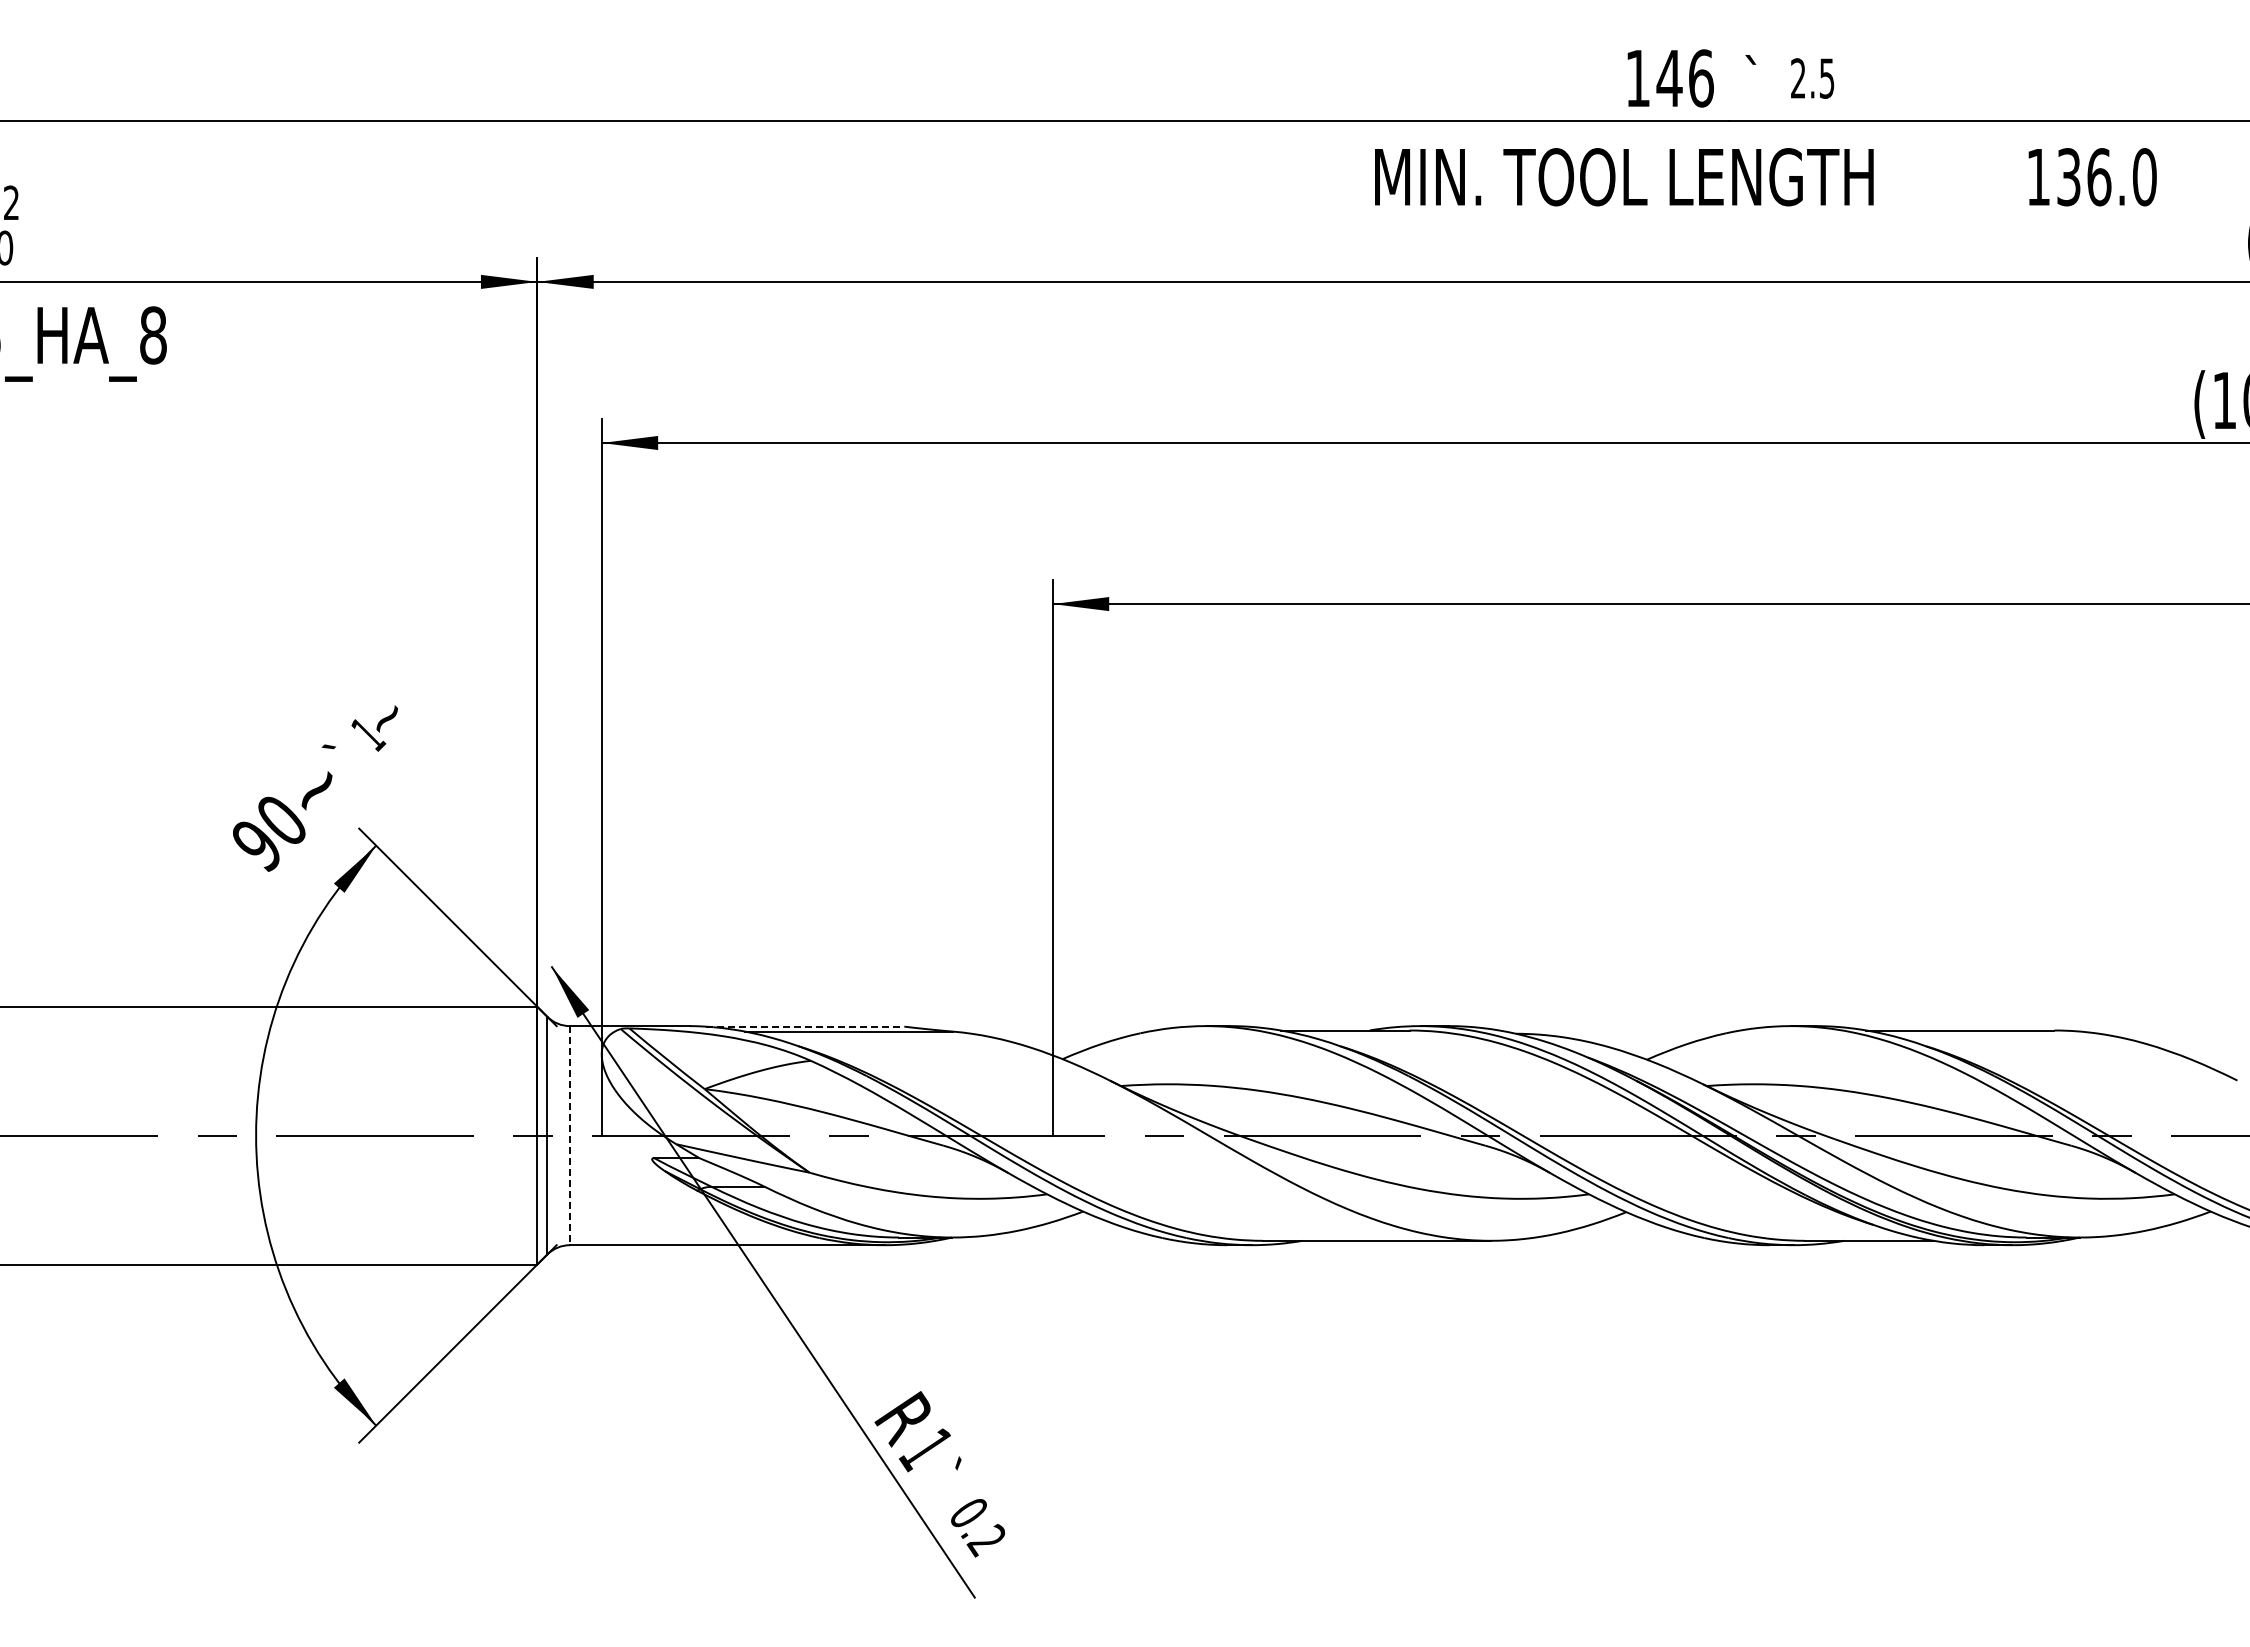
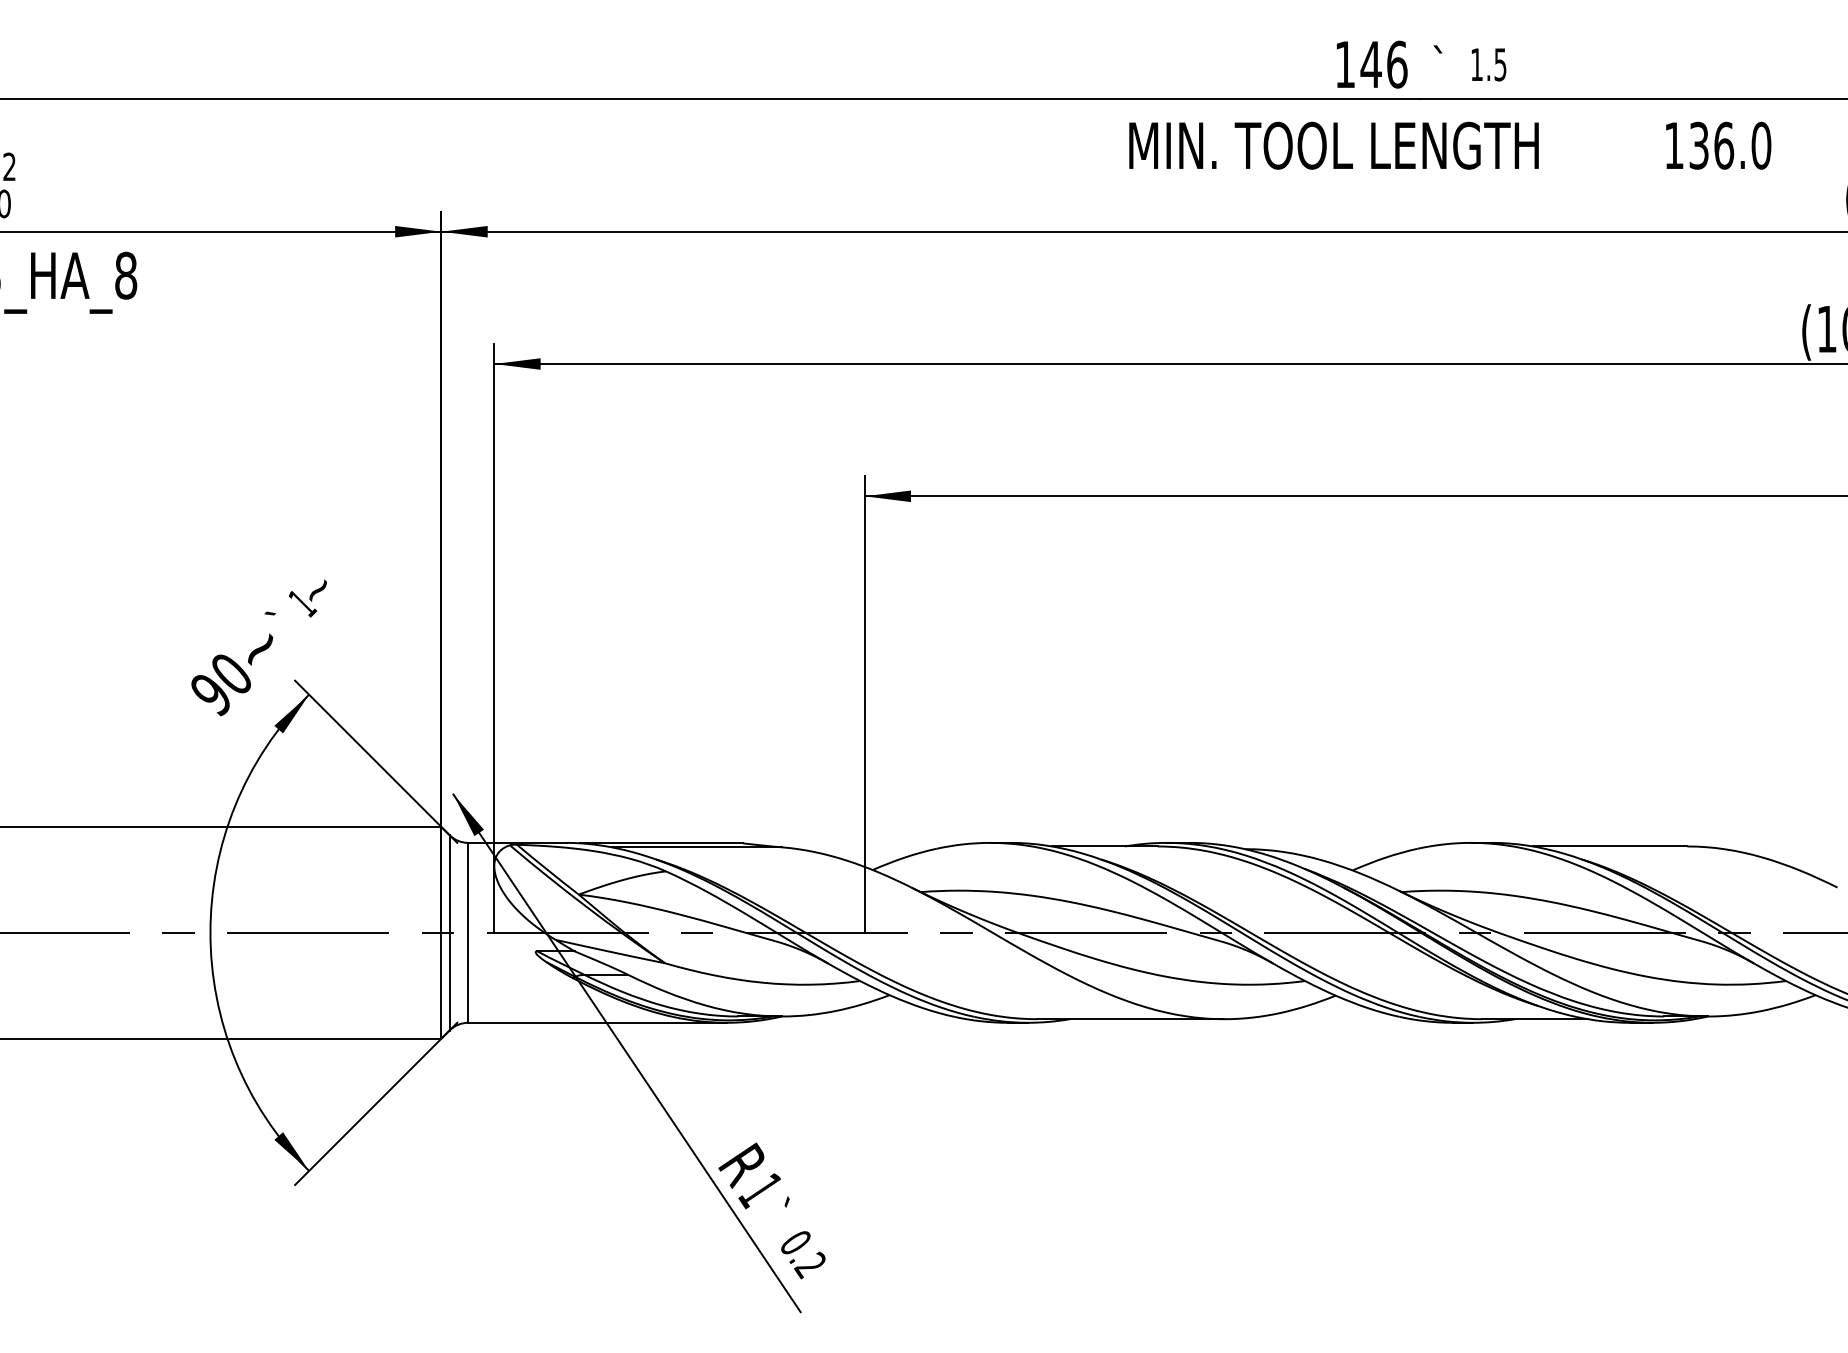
text: (1798, 78) -> (1477, 64), 2.5 -> 1.5
line: (805, 1026) -> (661, 843), dashed -> solid
line: (570, 1135) -> (468, 932), dashed -> solid

